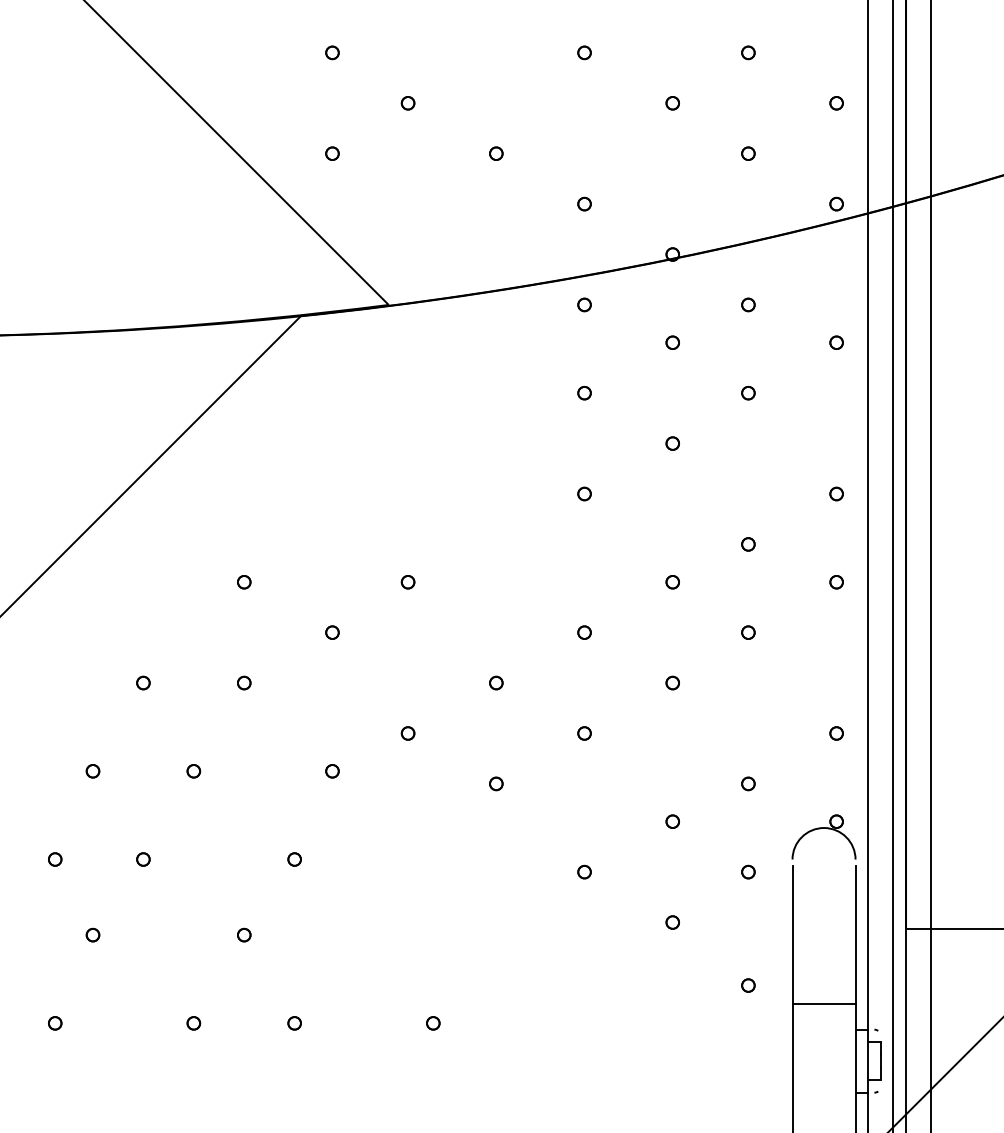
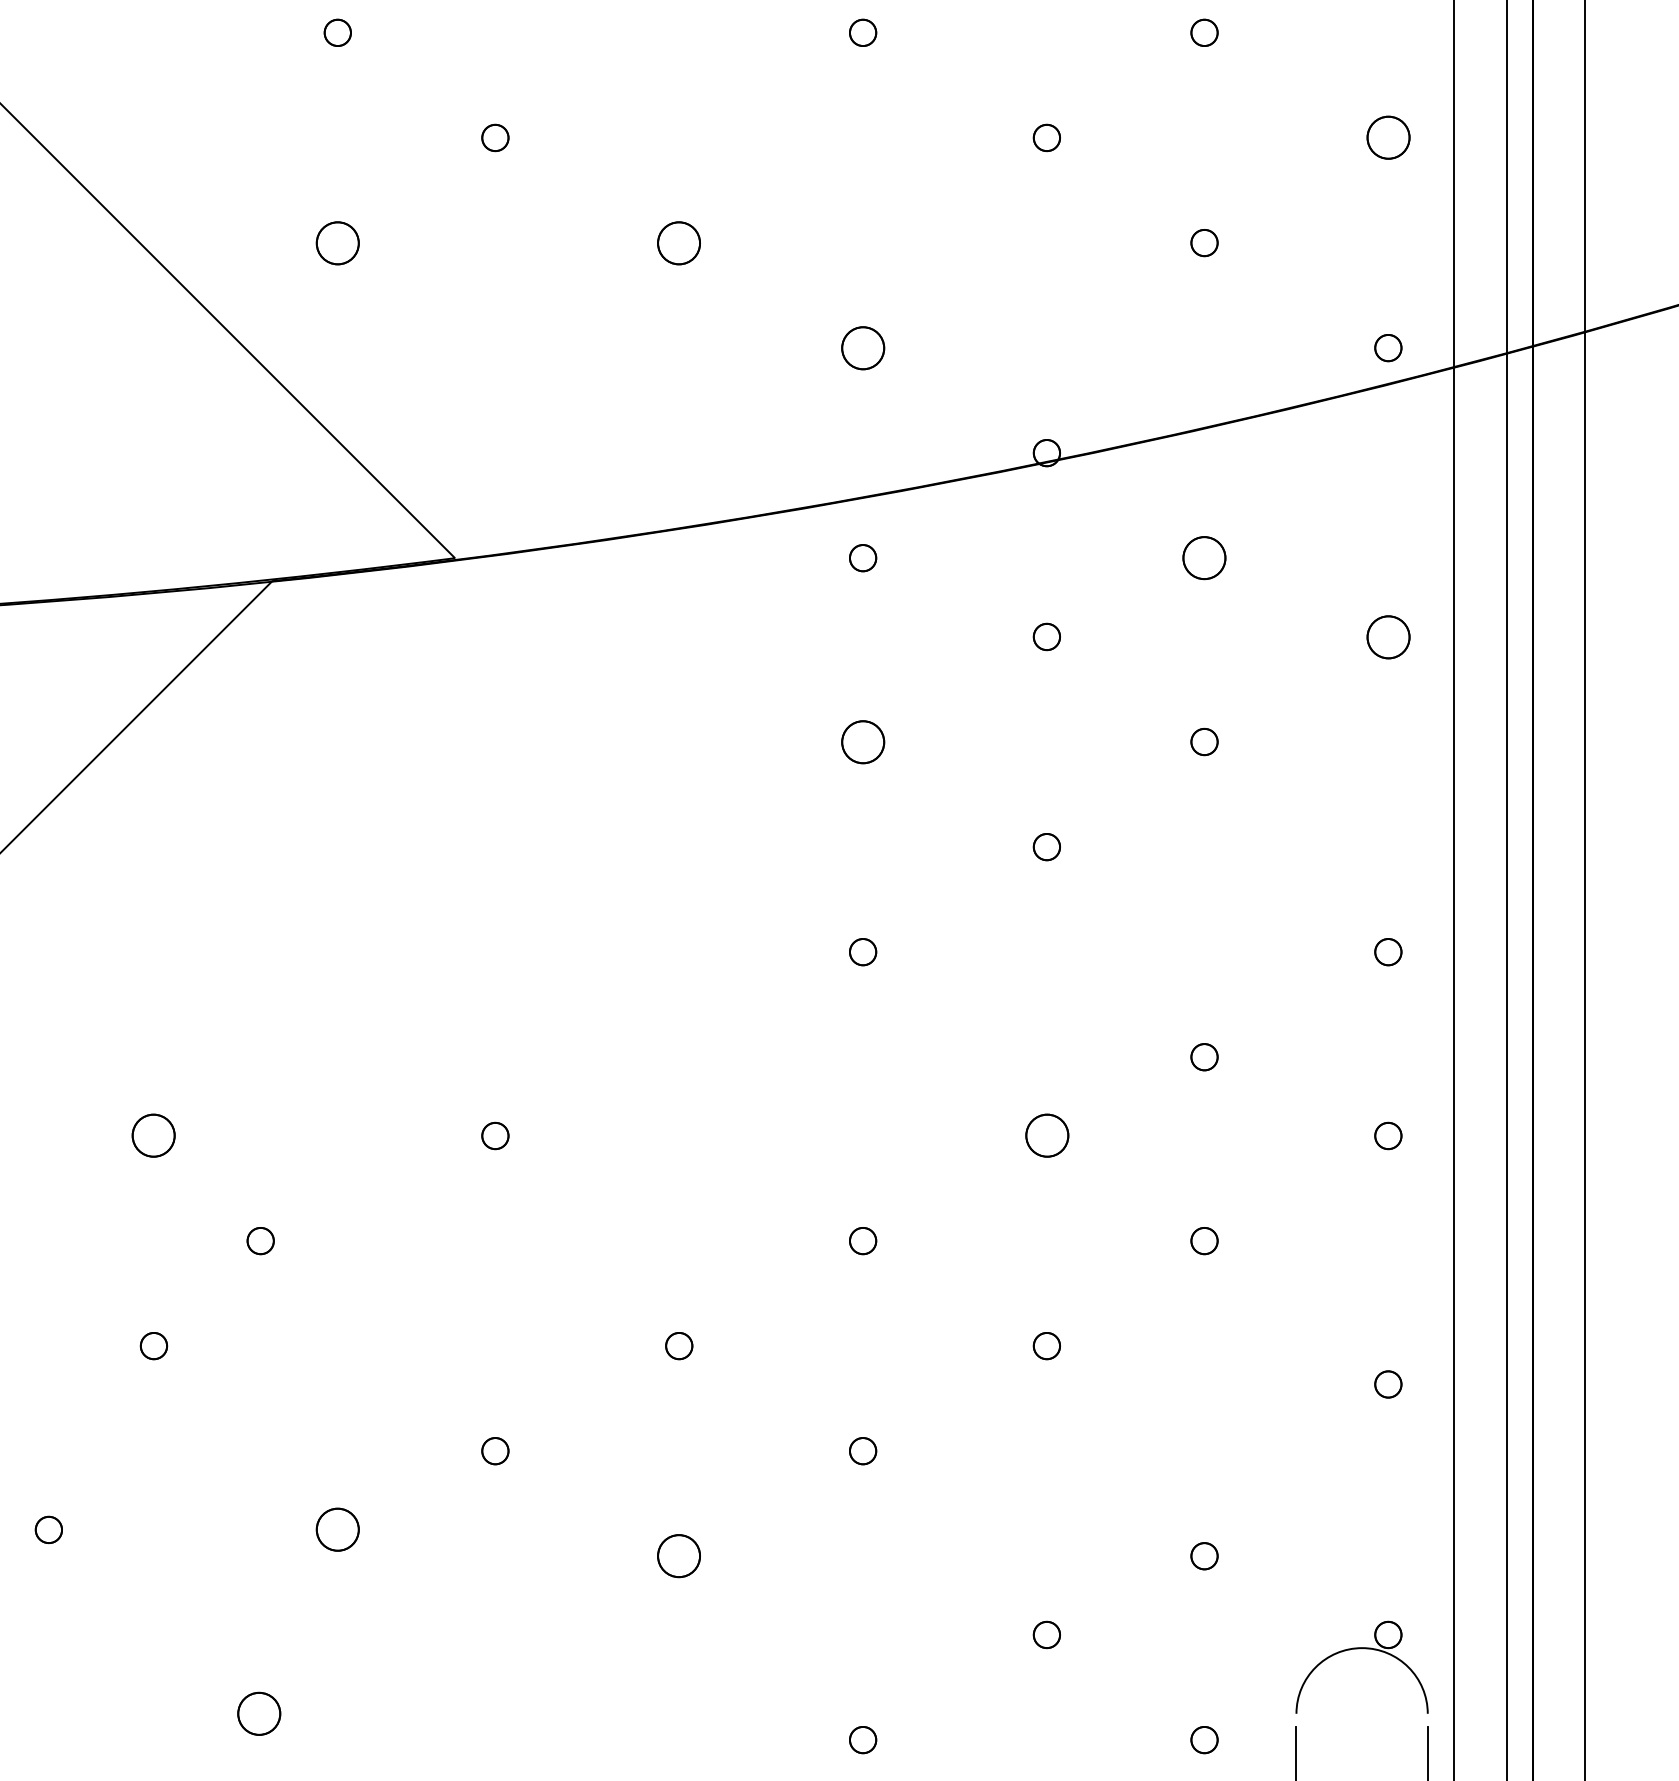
part: (836, 103) -> (1388, 138), size x1.6
part: (332, 153) -> (337, 242), size x1.6
part: (496, 153) -> (679, 242), size x1.6
part: (584, 203) -> (862, 346), size x1.6
part: (748, 304) -> (1204, 557), size x1.6
part: (836, 342) -> (1388, 636), size x1.6
part: (584, 392) -> (862, 740), size x1.6
part: (244, 582) -> (154, 1136), size x1.6
part: (672, 582) -> (1046, 1136), size x1.6
part: (332, 632) -> (260, 1240), moved
part: (836, 733) -> (1388, 1384), moved
part: (332, 771) -> (337, 1530), size x1.6
part: (496, 783) -> (679, 1555), size x1.6
part: (294, 859) -> (258, 1713), size x1.6

